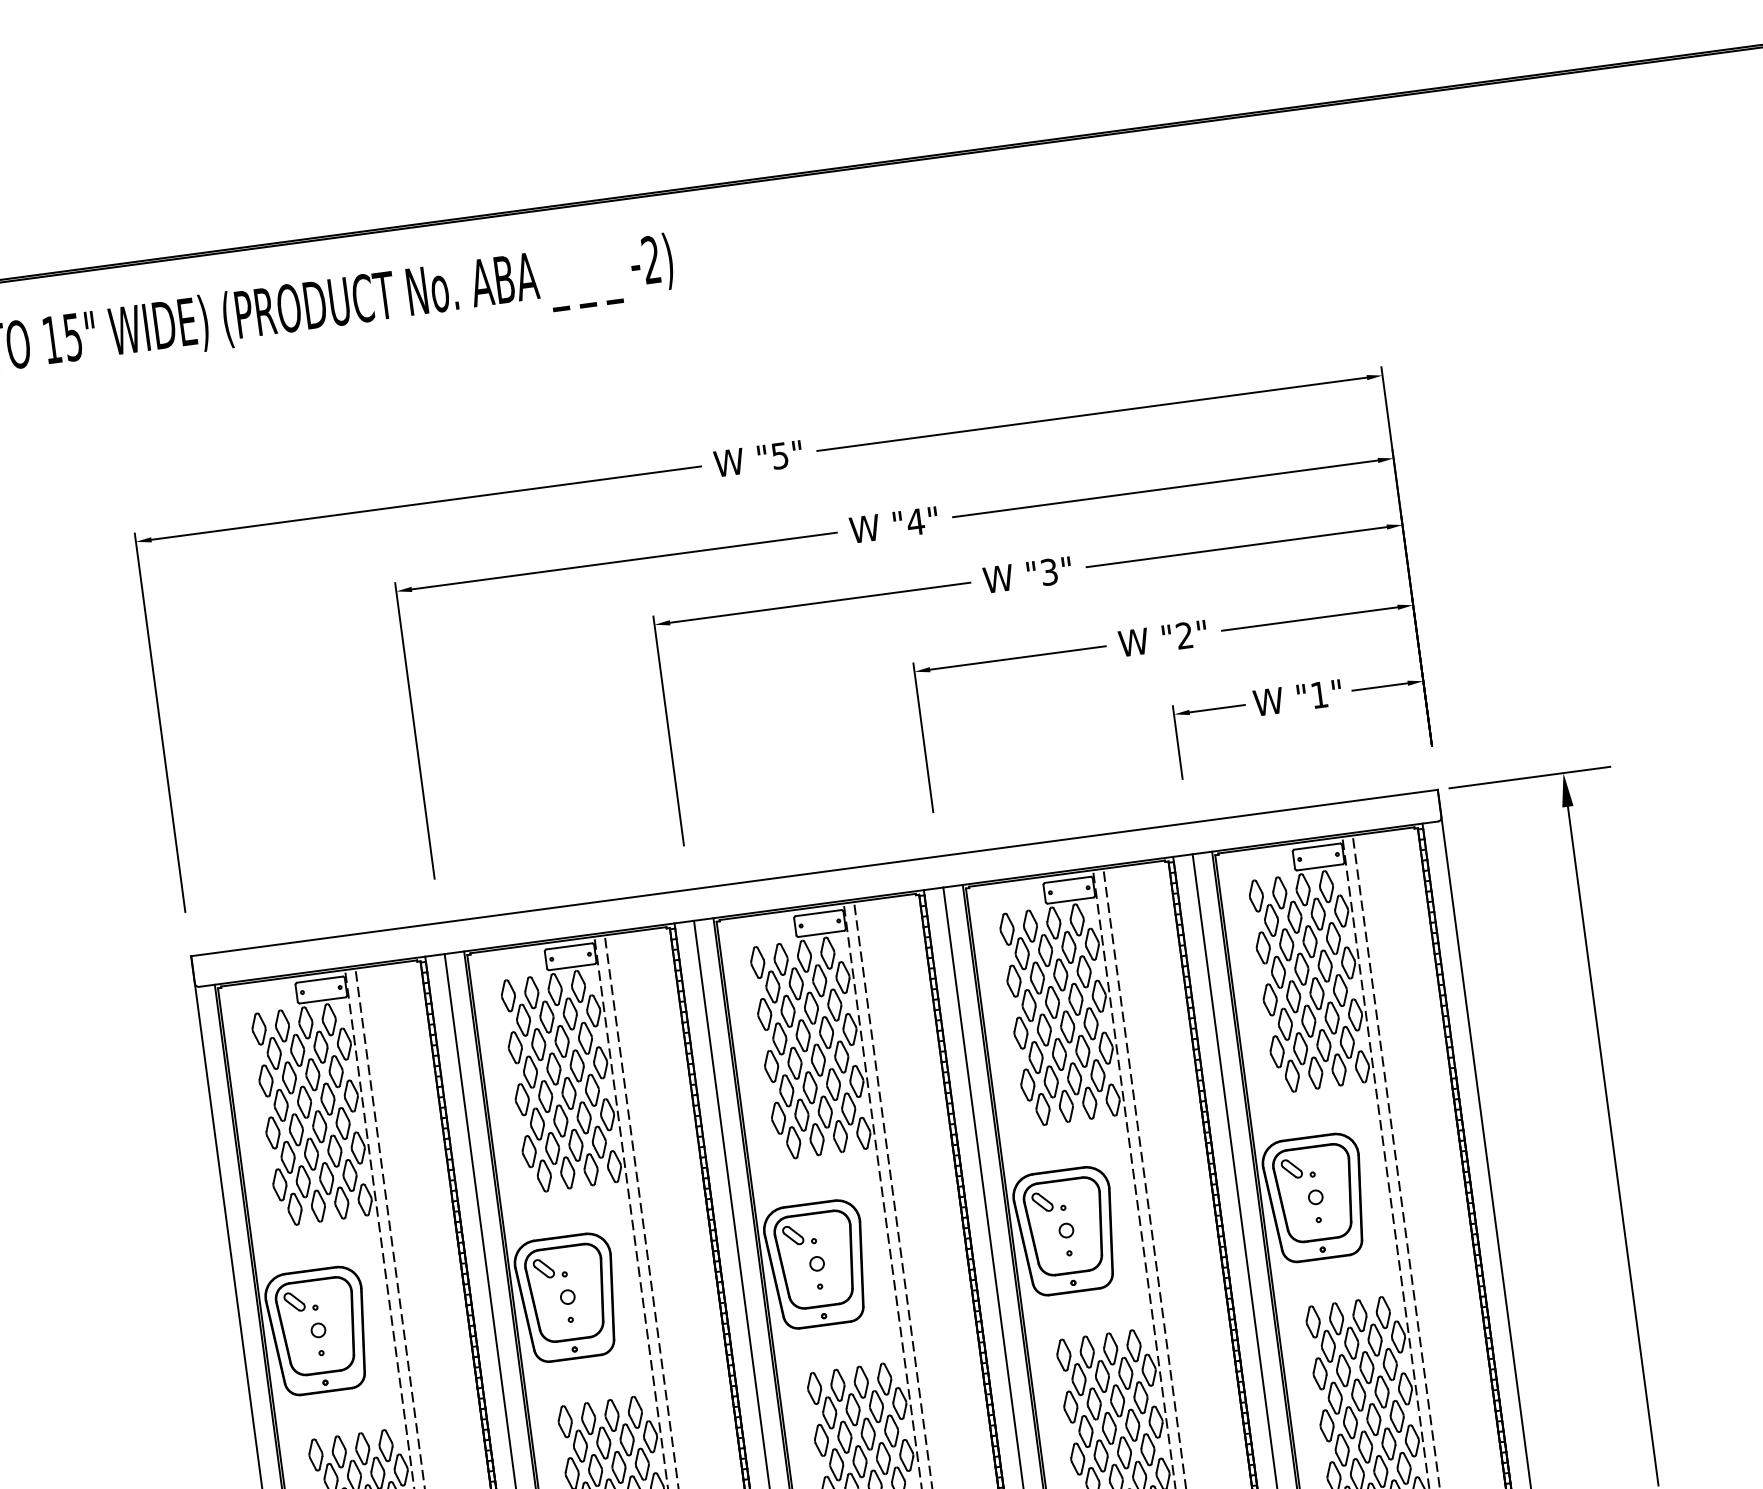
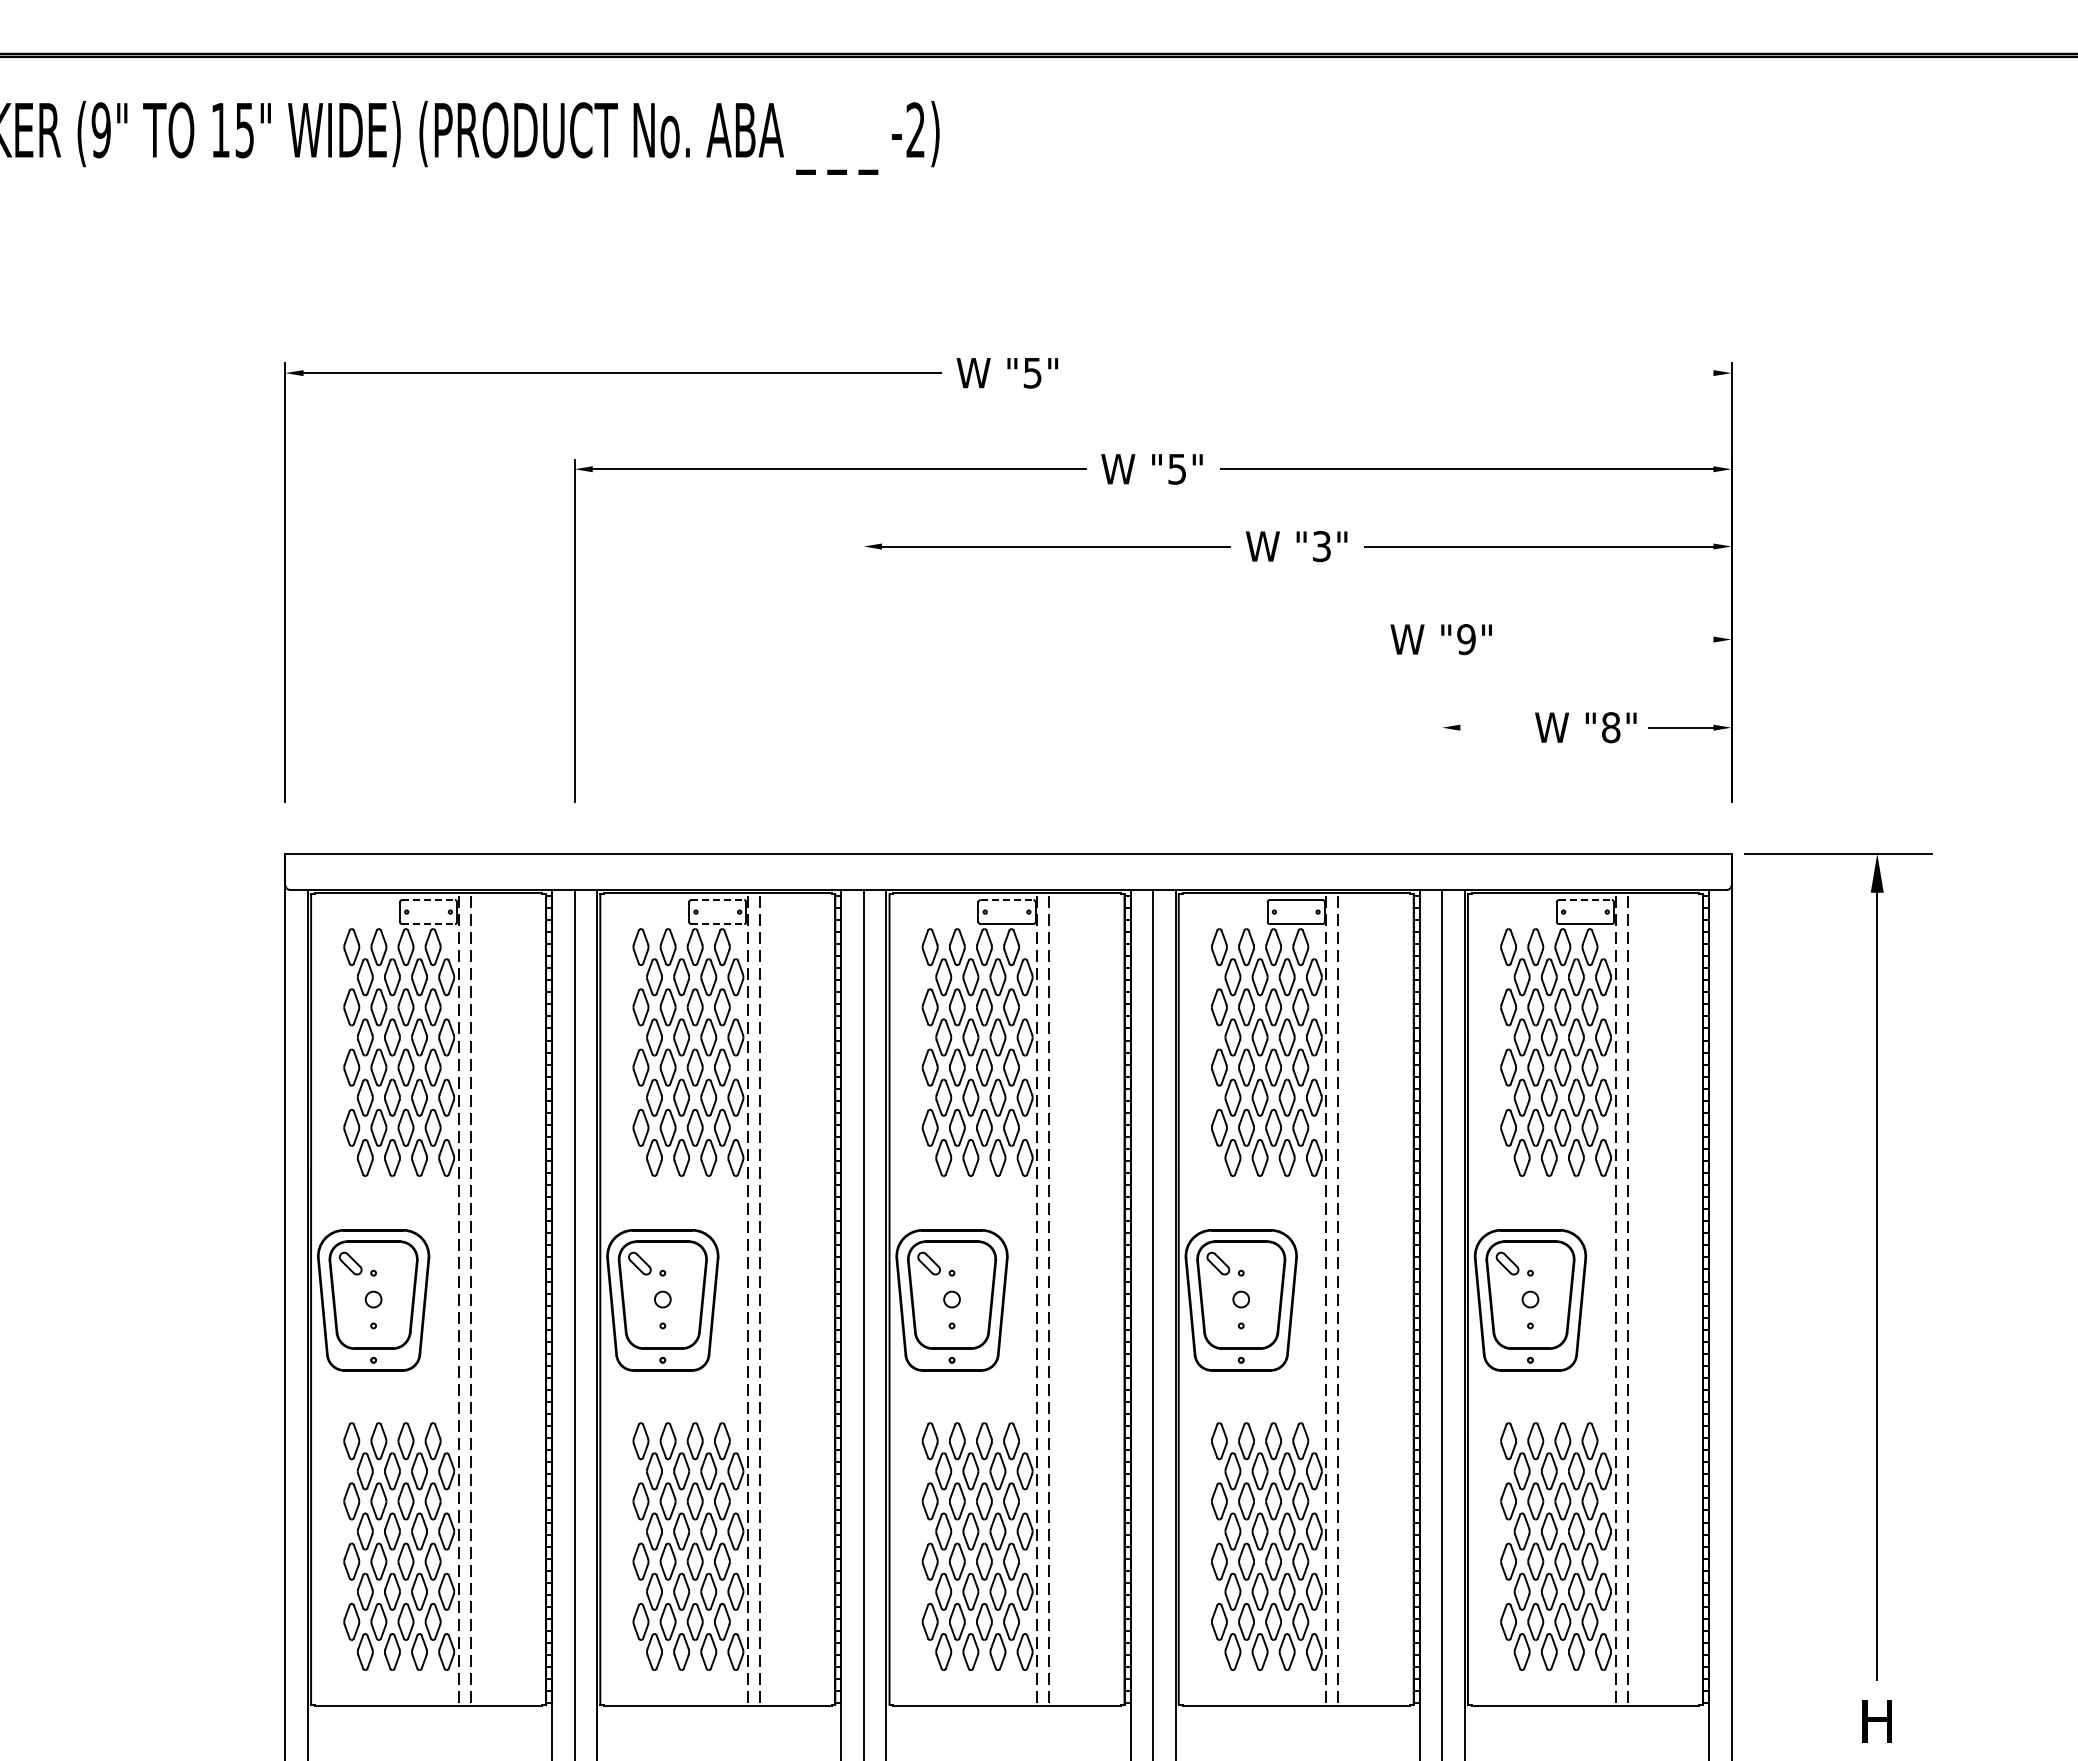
line: (1092, 414) -> (1394, 373), removed
text: (916, 522) -> (1177, 469), "4" -> "5"
line: (1309, 618) -> (1611, 639), removed
text: (1184, 635) -> (1466, 639), "2" -> "9"
part: (1009, 659) -> (1263, 640), removed
text: (1319, 694) -> (1611, 727), "1" -> "8"
line: (1217, 708) -> (1492, 727), removed
line: (668, 730) -> (863, 669), removed
line: (1177, 742) -> (1442, 760), removed
line: (1317, 846) -> (1585, 900), solid -> dashed
line: (819, 913) -> (1007, 900), solid -> dashed
line: (569, 946) -> (718, 900), solid -> dashed
line: (572, 967) -> (718, 924), solid -> dashed
line: (320, 979) -> (429, 900), solid -> dashed
line: (323, 1000) -> (429, 924), solid -> dashed

